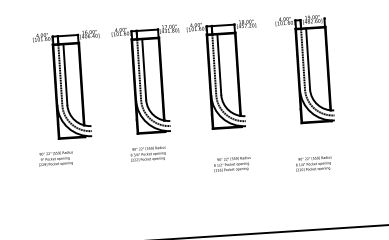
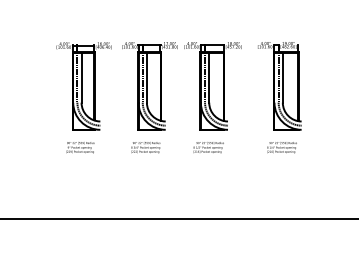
text: (56, 158) -> (80, 147), moved
text: (313, 163) -> (281, 147), moved
text: (232, 164) -> (208, 147), moved

